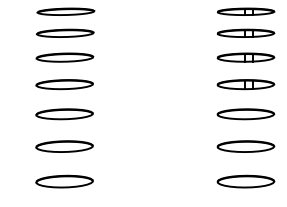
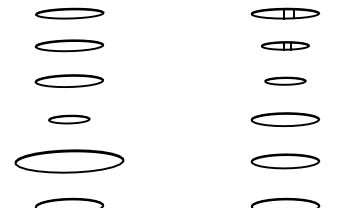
part: (245, 84) -> (284, 45), size x0.7
part: (245, 114) -> (284, 81), size x0.6
part: (64, 146) -> (69, 119), size x0.6
part: (64, 181) -> (69, 161), size x1.6

